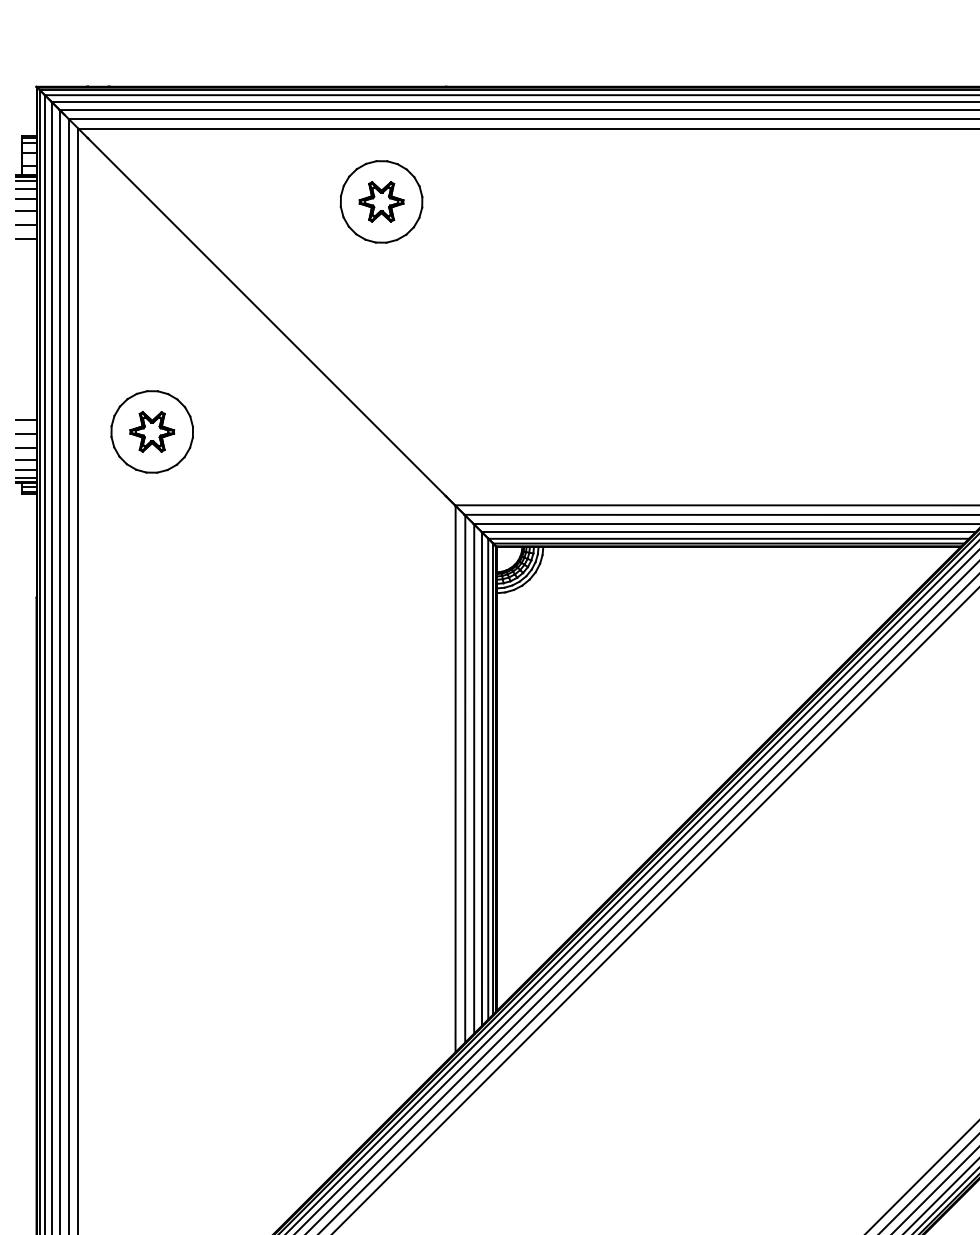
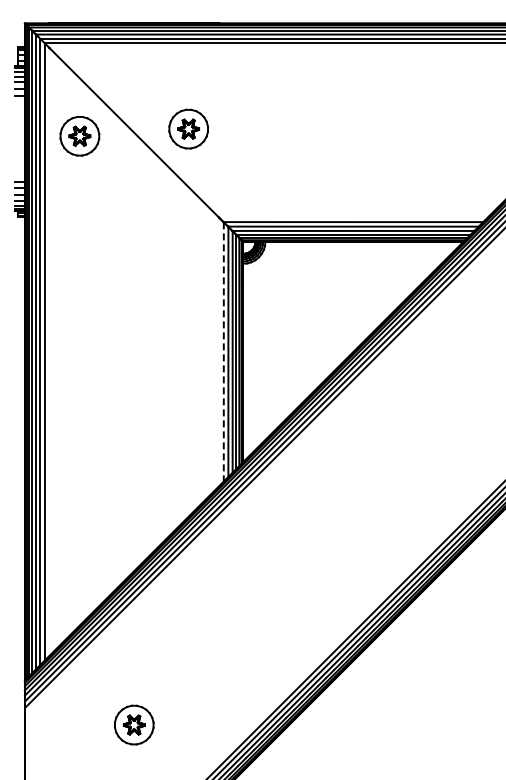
part: (381, 200) -> (188, 128), moved
part: (151, 432) -> (79, 136), moved
line: (454, 778) -> (223, 351), solid -> dashed

